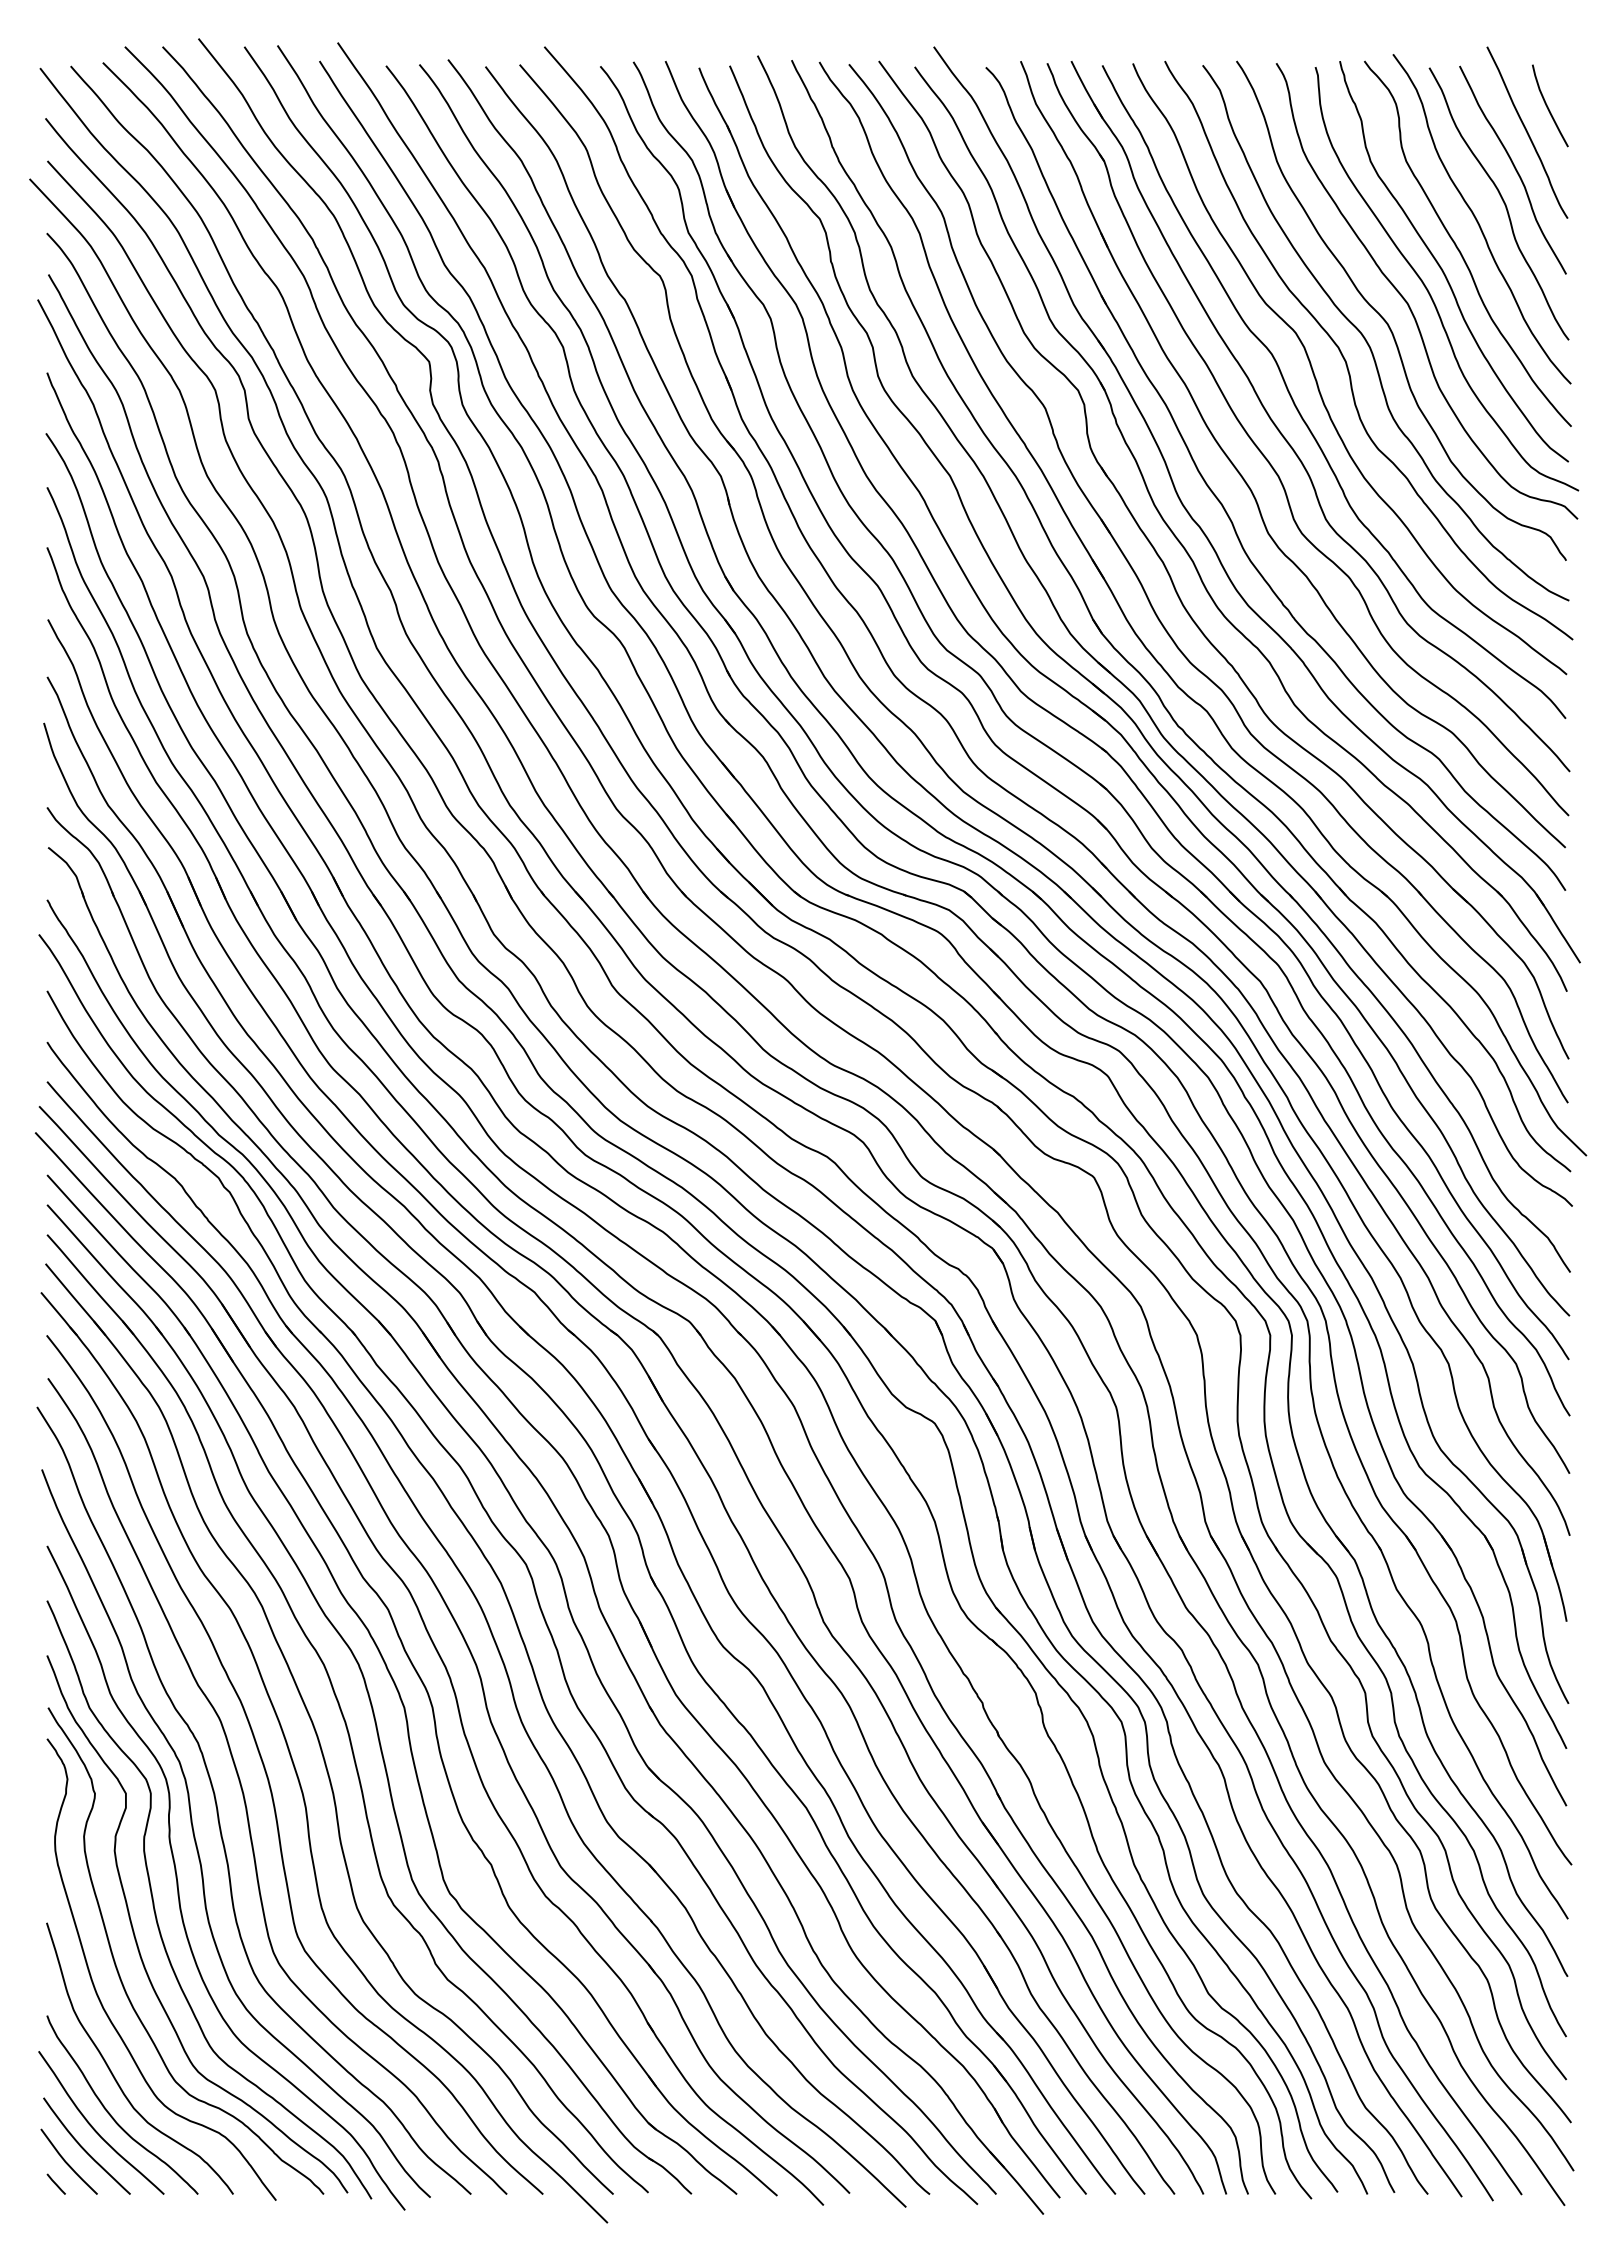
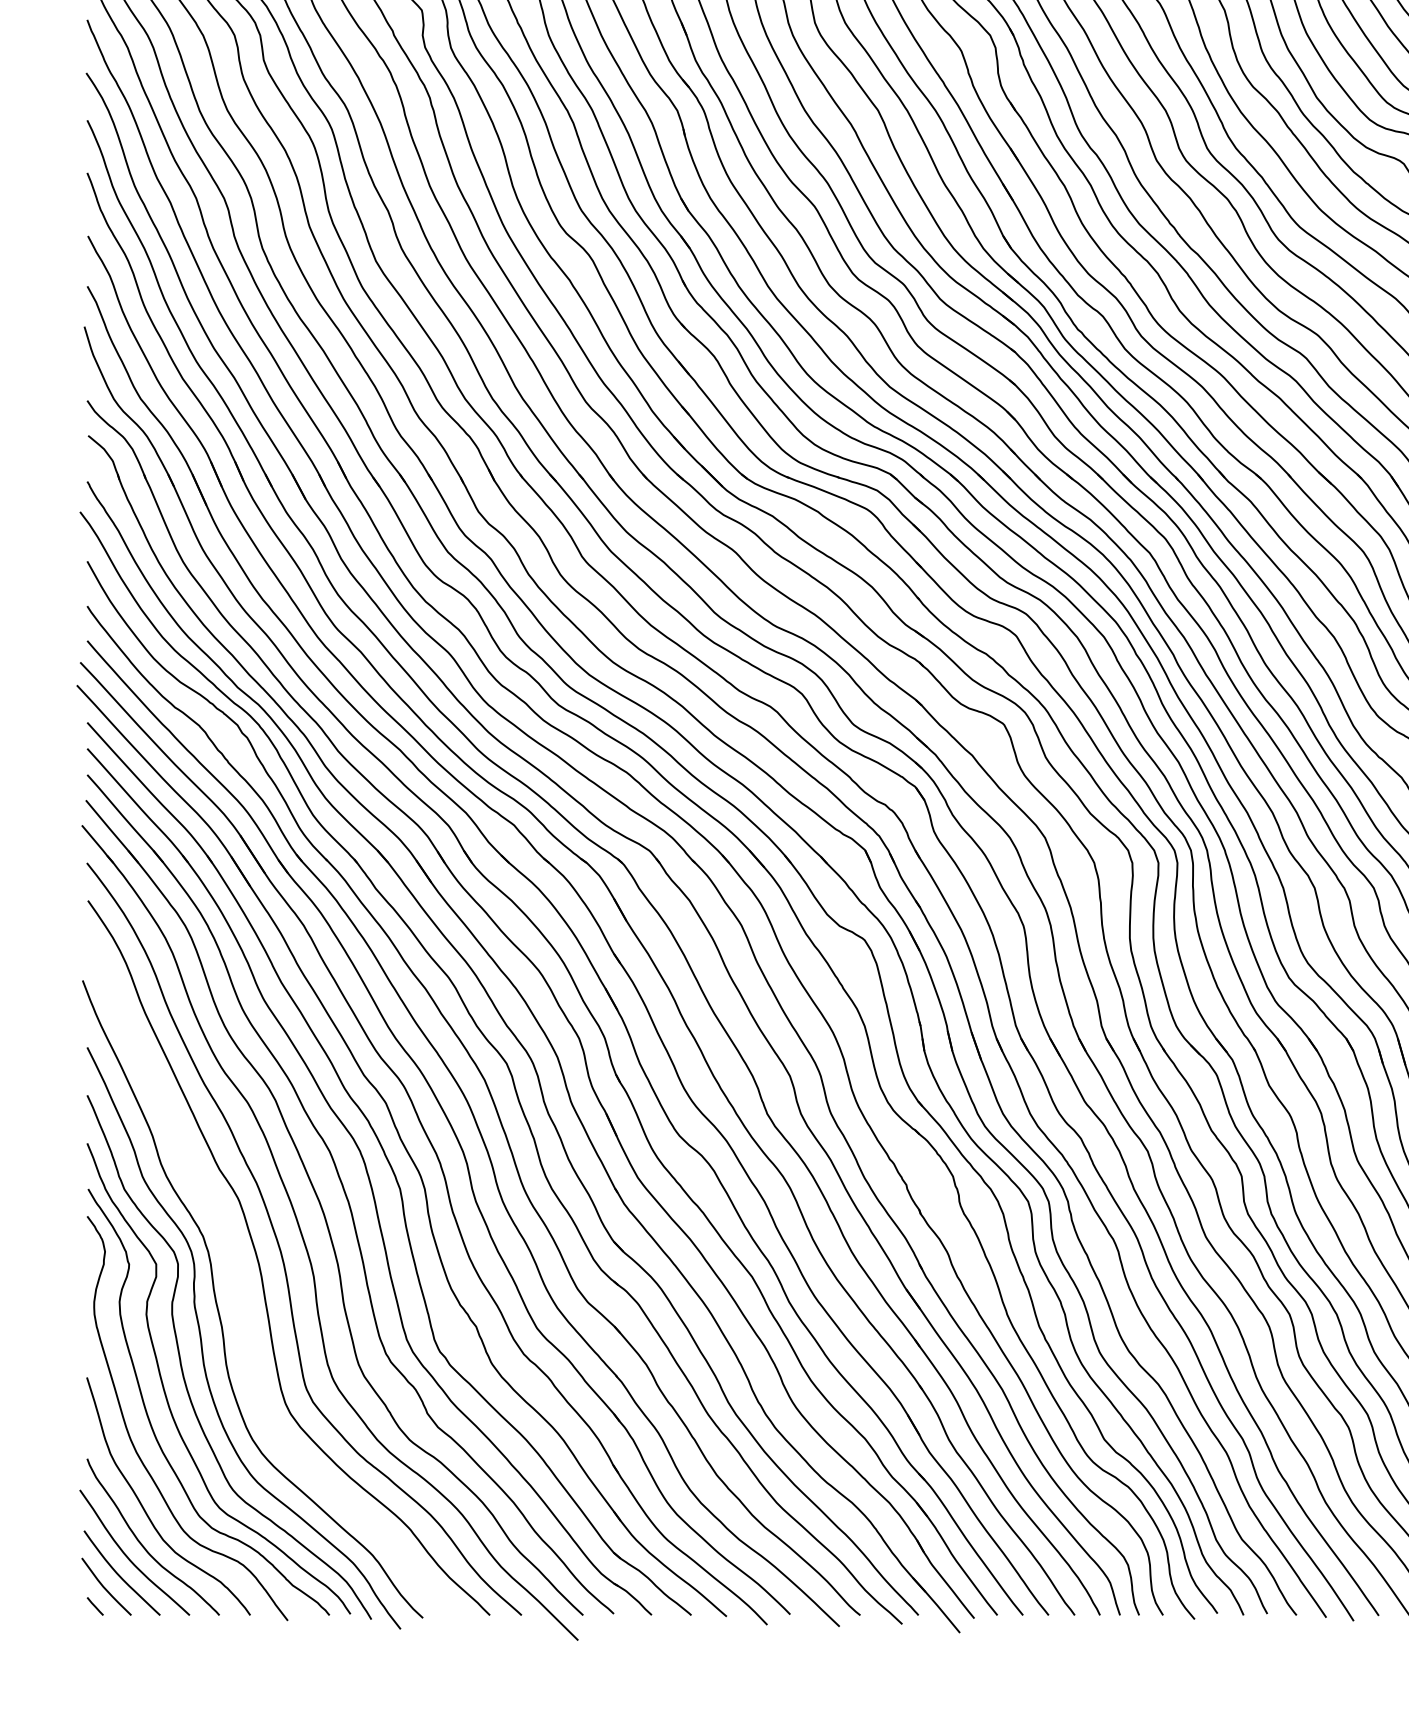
curve: (217, 1803) -> (236, 1272), removed

